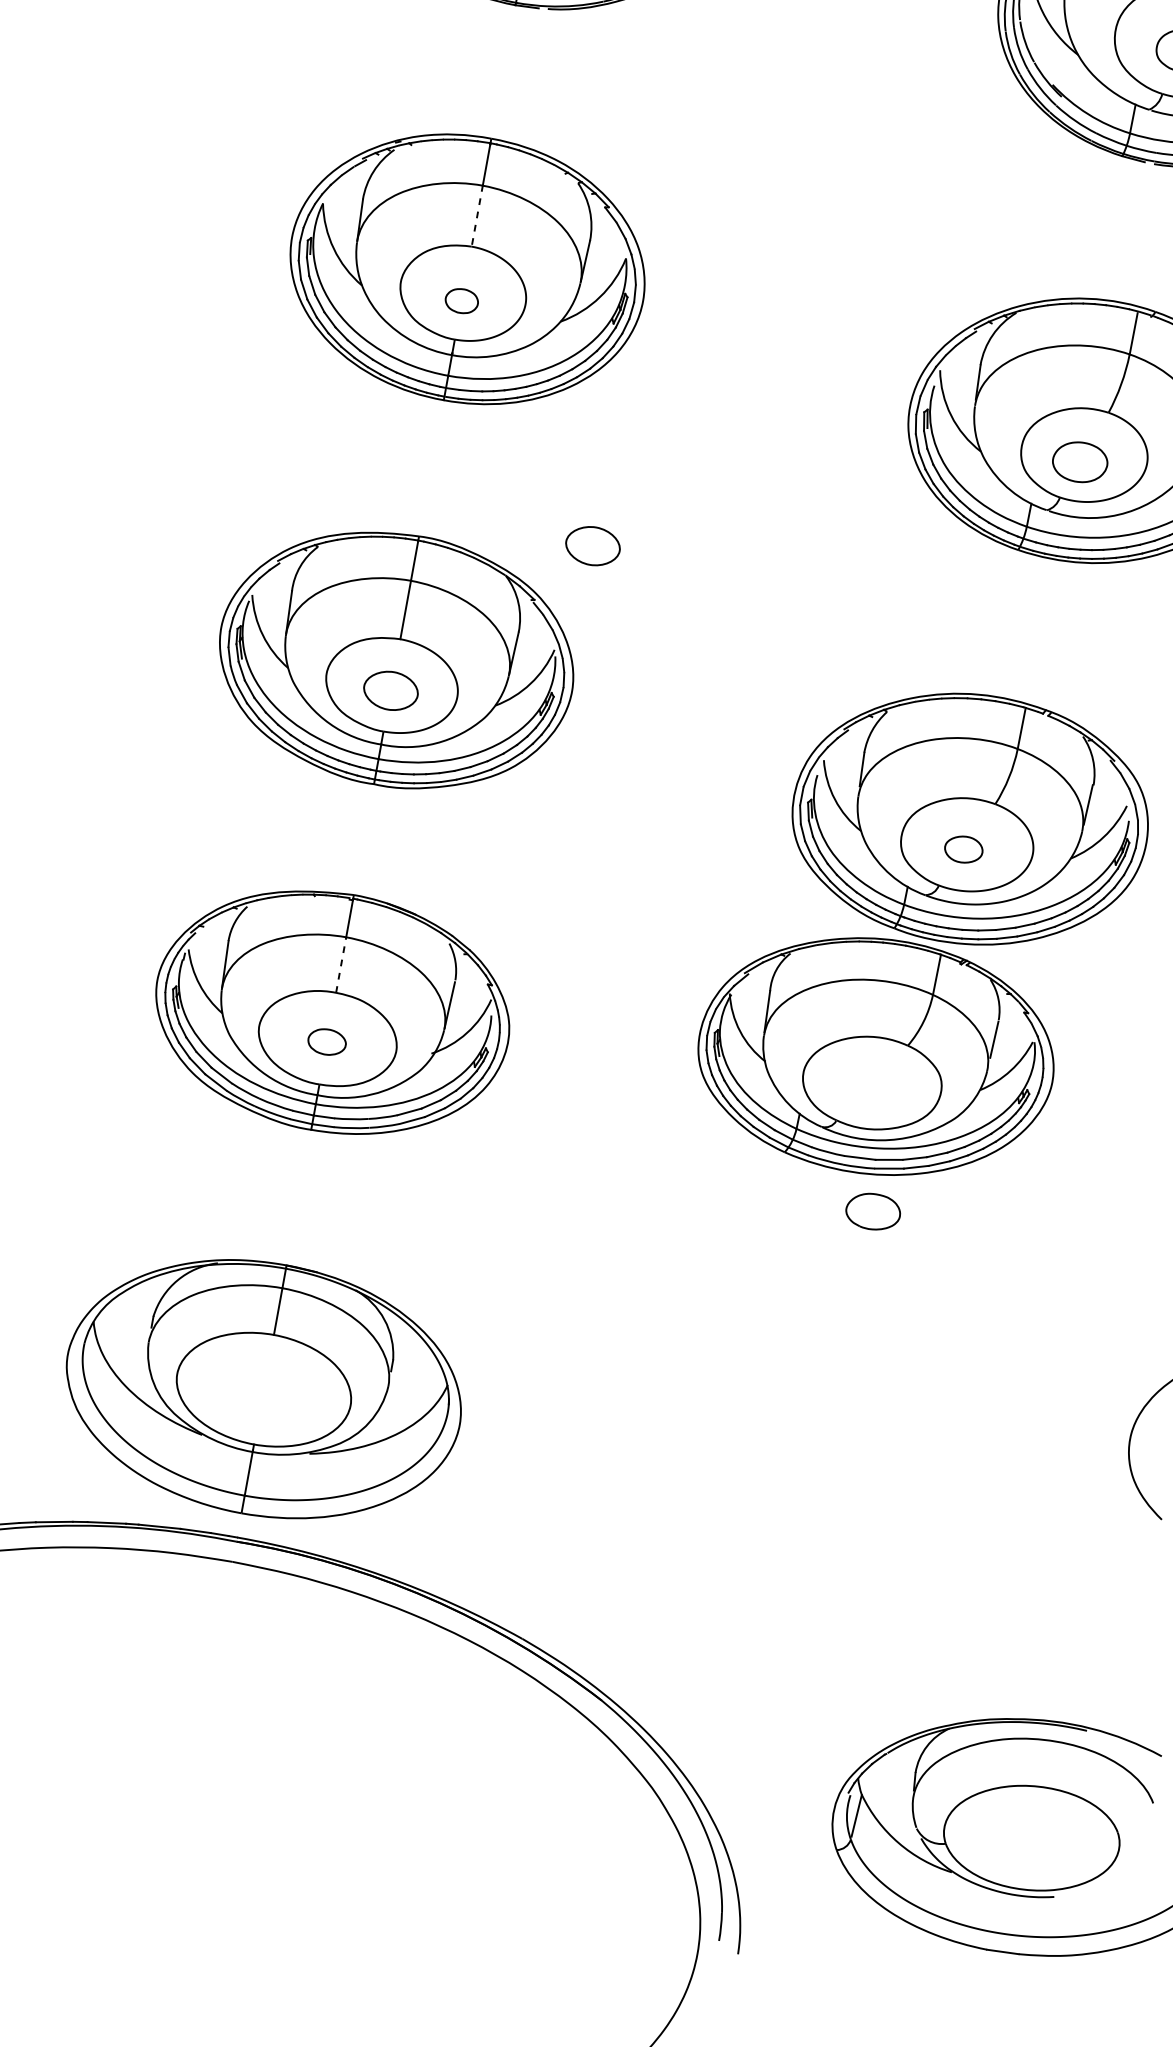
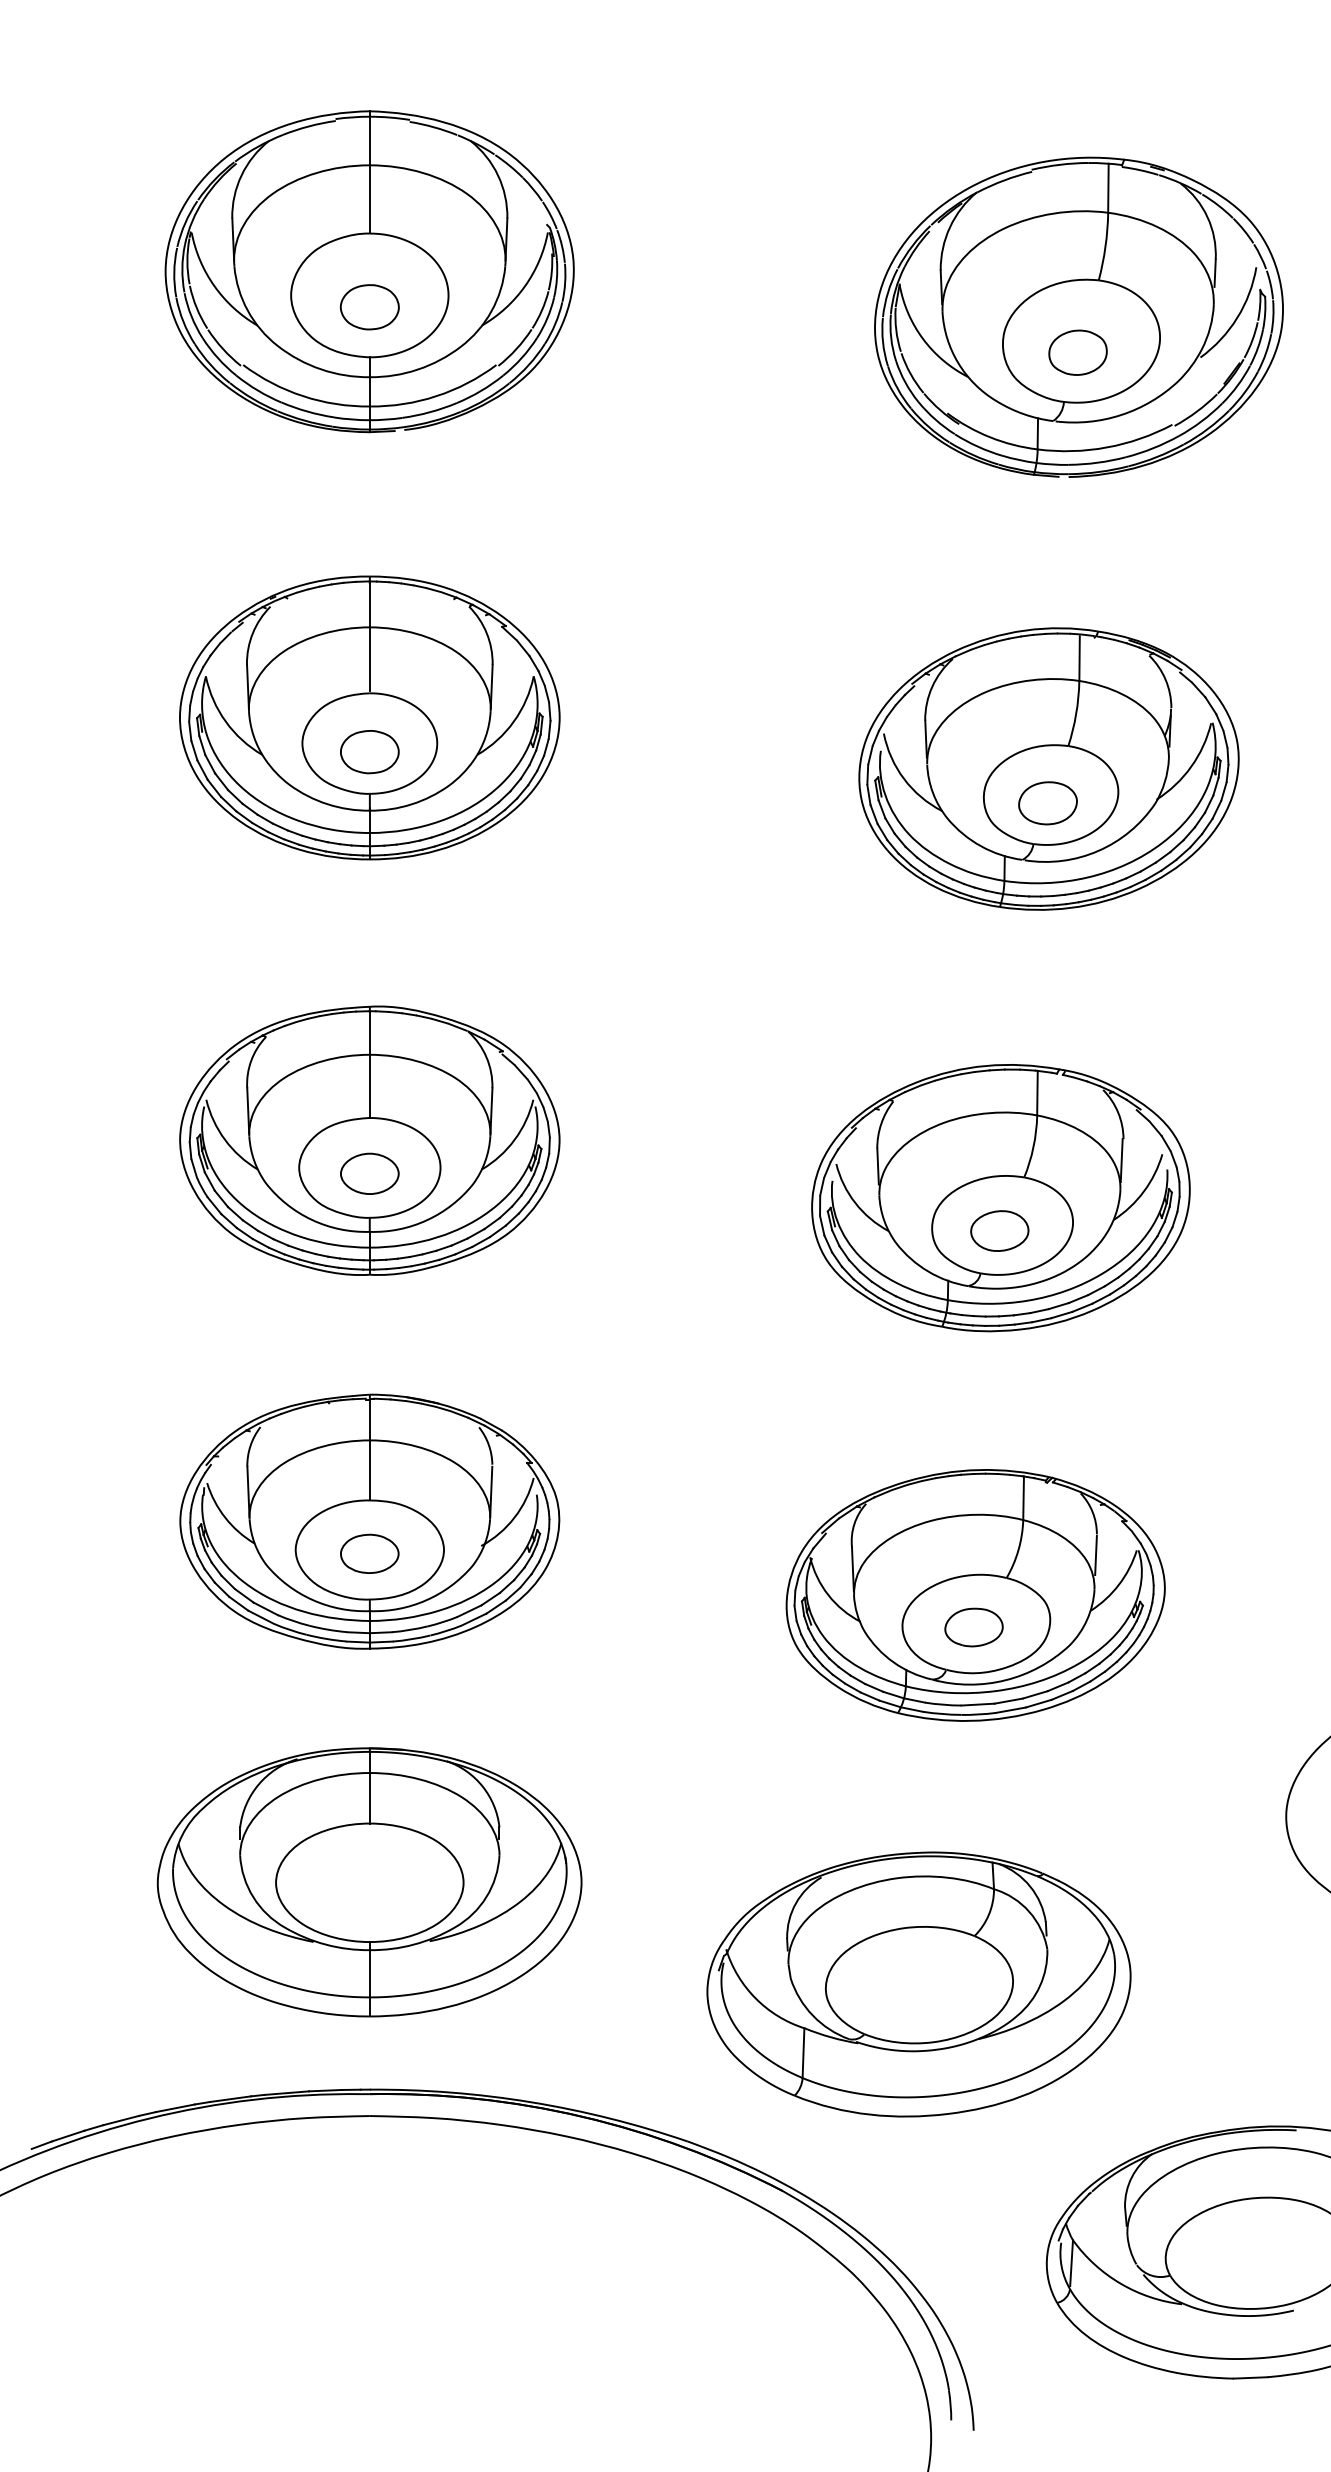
line: (477, 215) -> (369, 659), dashed -> solid
part: (461, 301) -> (369, 752), size x1.67
part: (592, 545) -> (553, 983), removed
part: (963, 849) -> (999, 1230), size x1.43
line: (341, 964) -> (369, 1469), dashed -> solid
part: (326, 1041) -> (369, 1553), size x1.43
part: (876, 1056) -> (975, 1595), moved
part: (263, 1389) -> (369, 1882), moved
part: (762, 1532) -> (918, 1984), added

